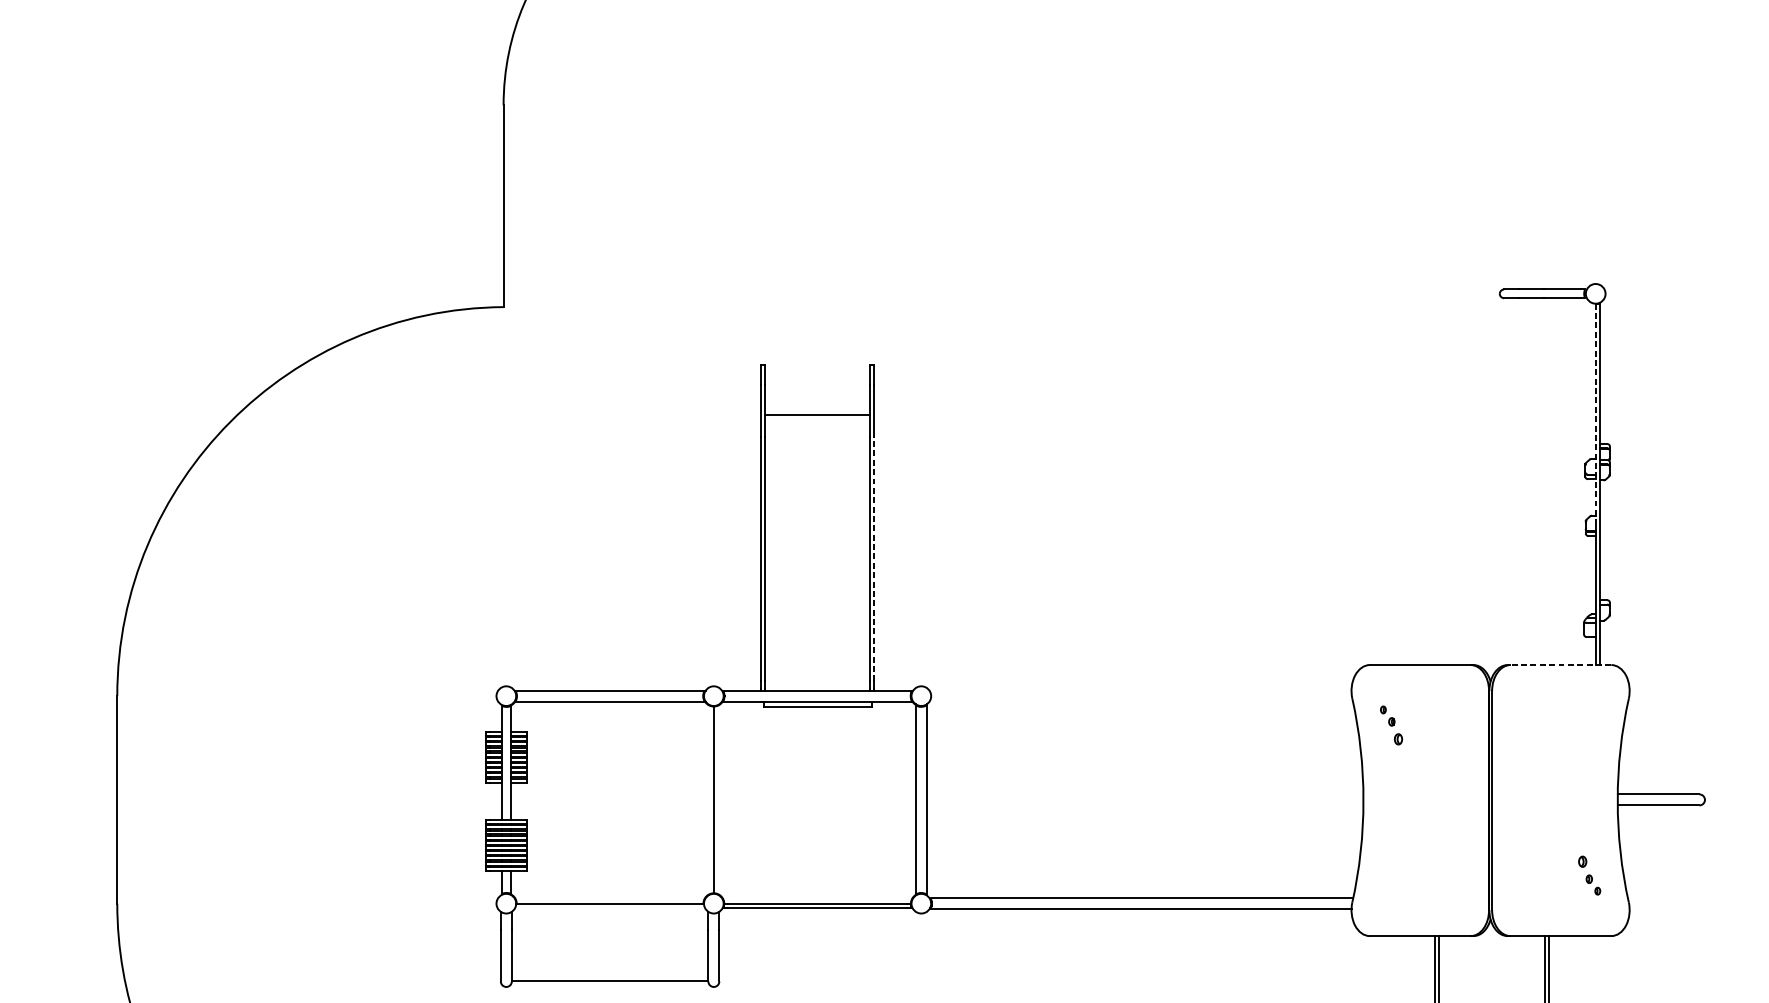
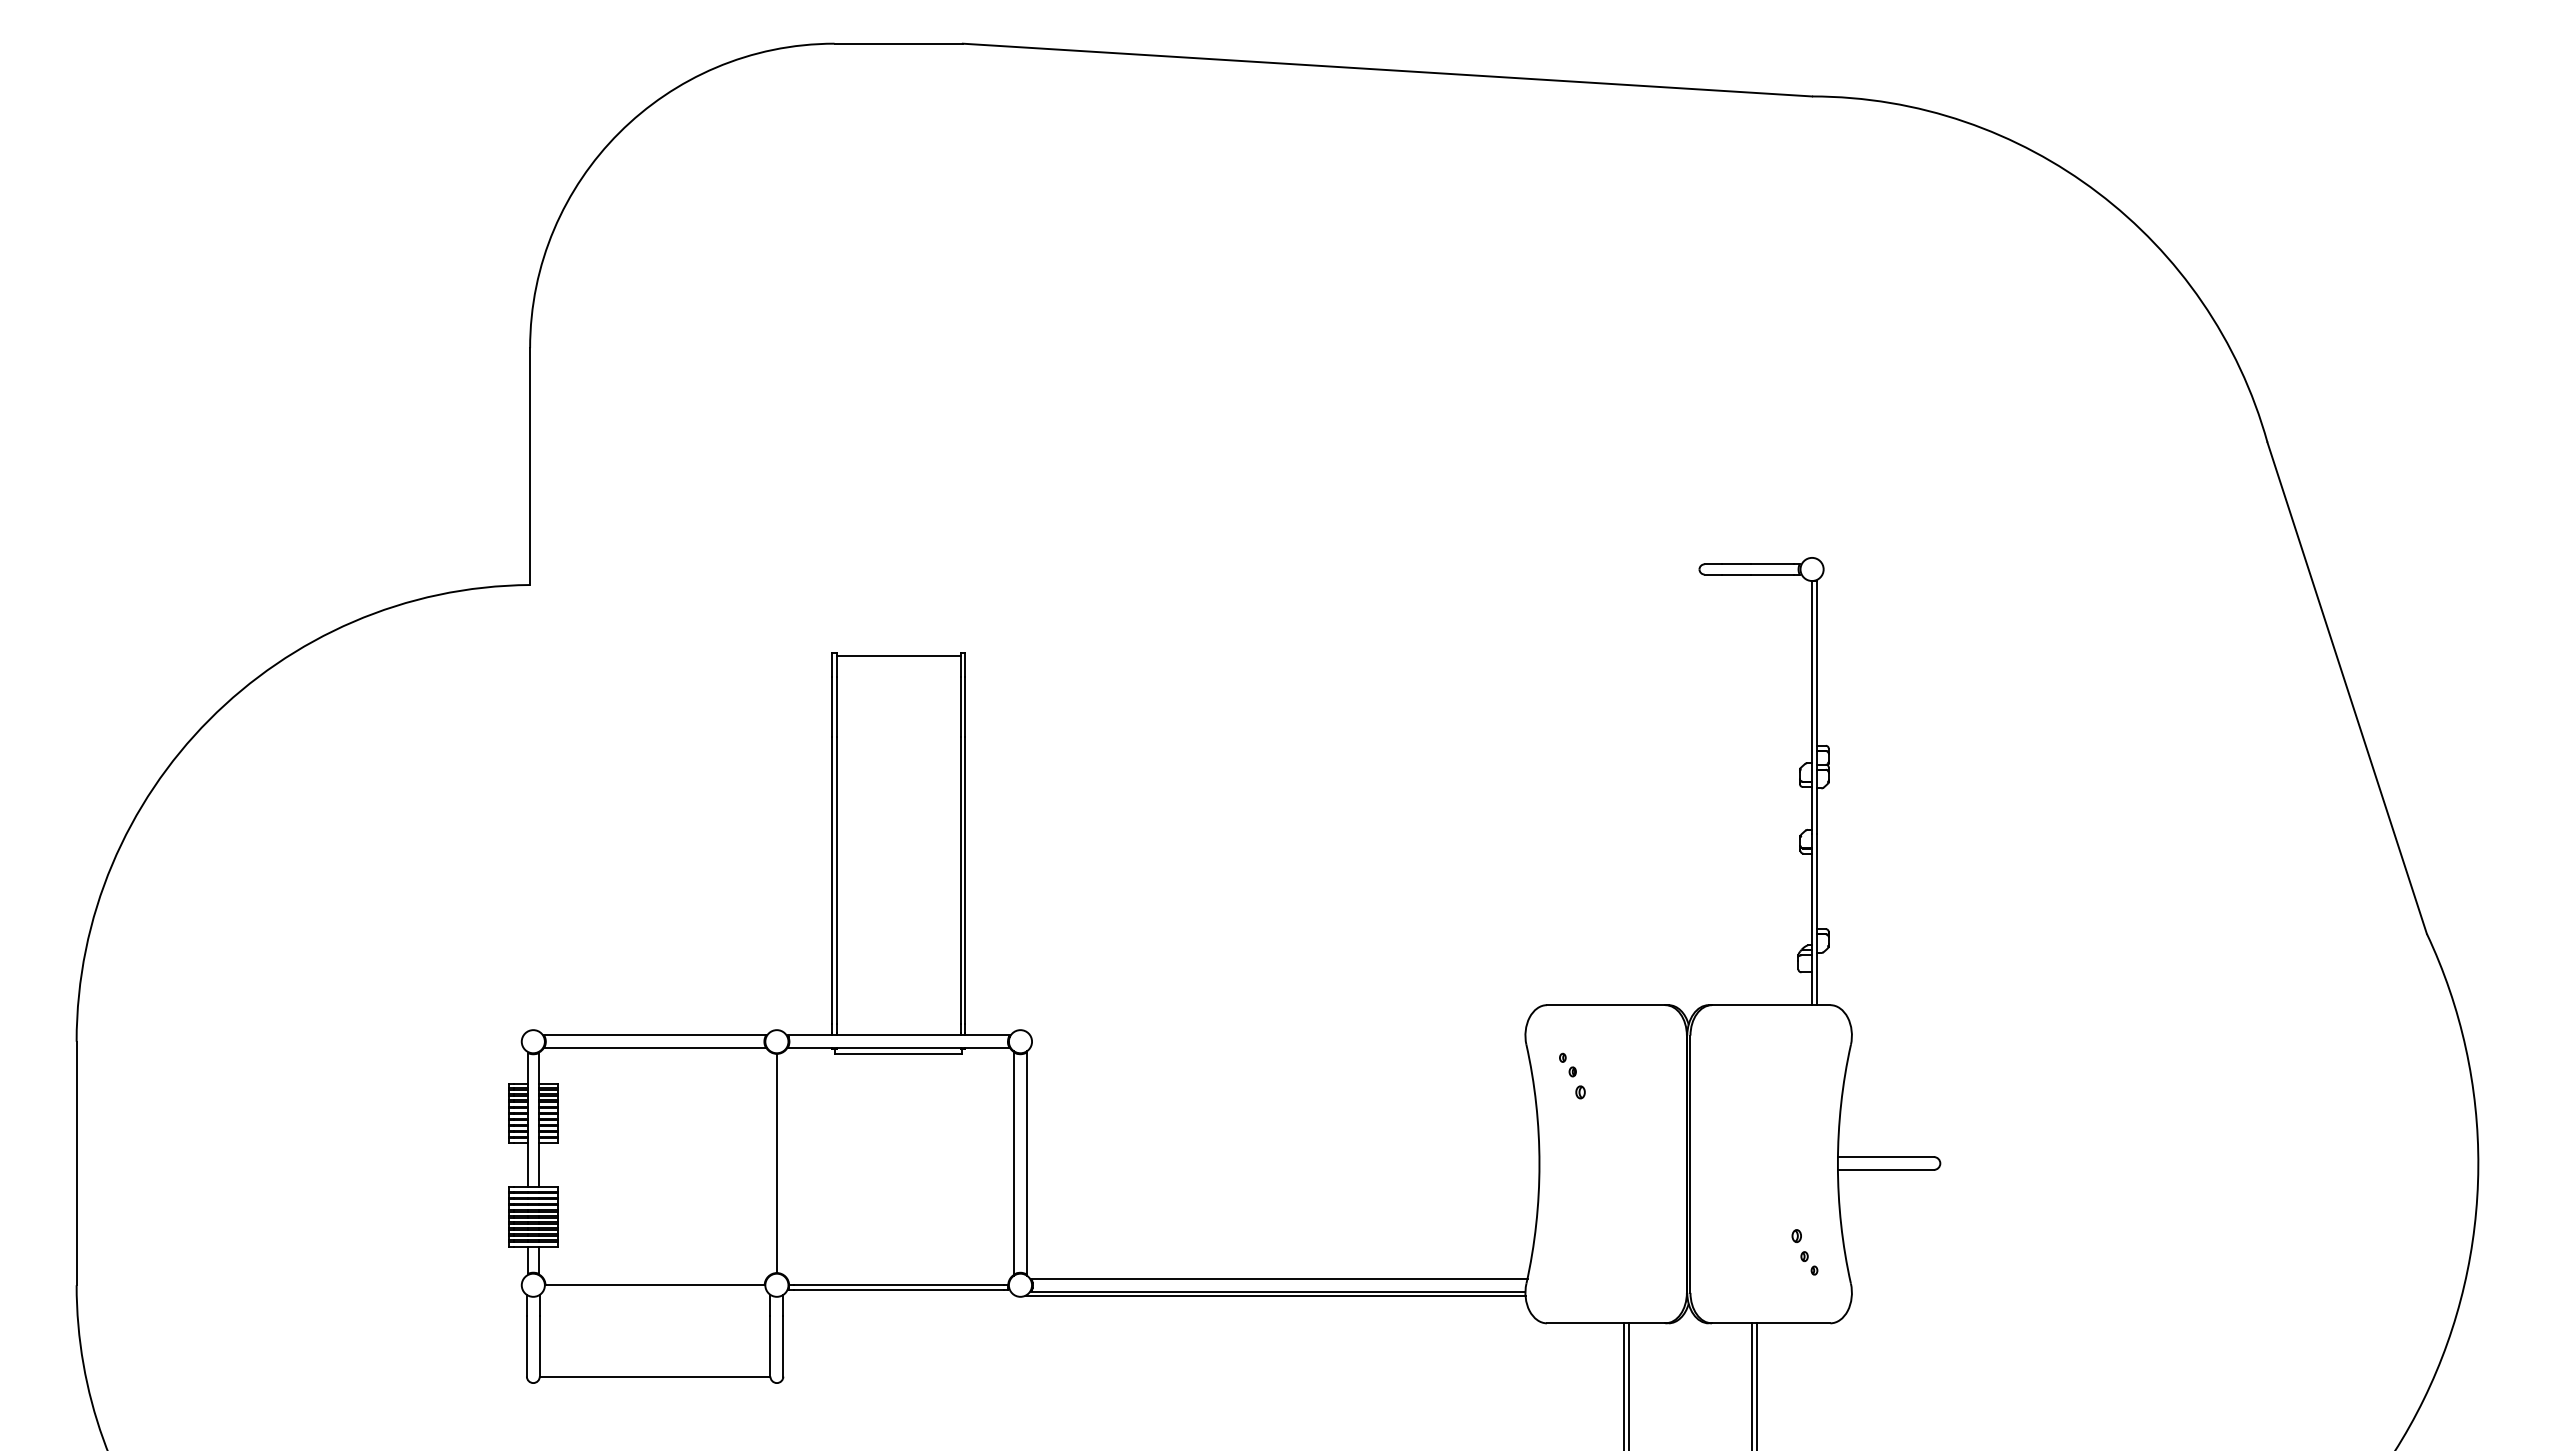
line: (1596, 411) -> (1812, 707), dashed -> solid
line: (817, 414) -> (898, 656), moved
line: (874, 558) -> (965, 880), dashed -> solid
line: (1560, 665) -> (1770, 1005), dashed -> solid
line: (1138, 912) -> (1275, 1295), added

